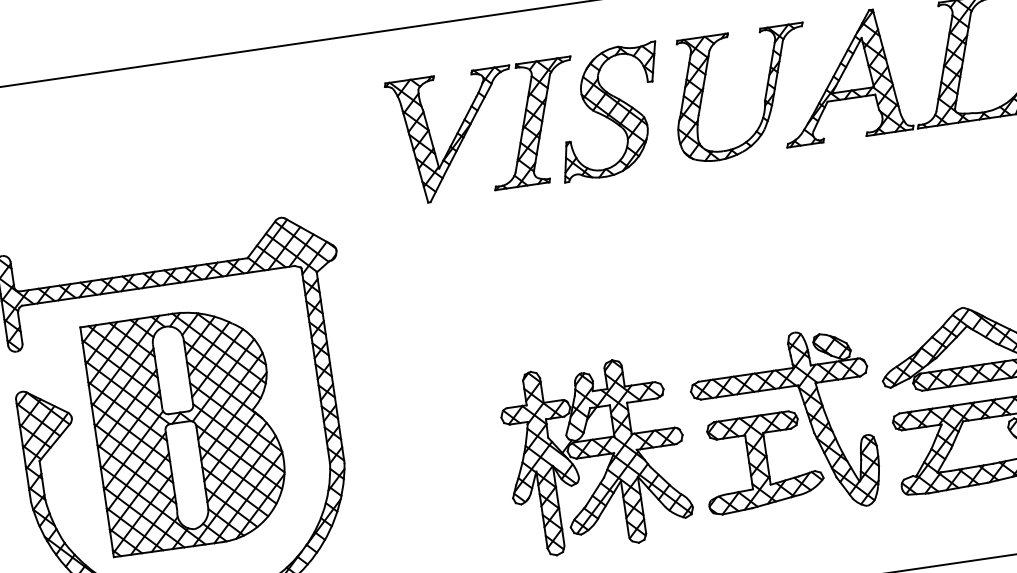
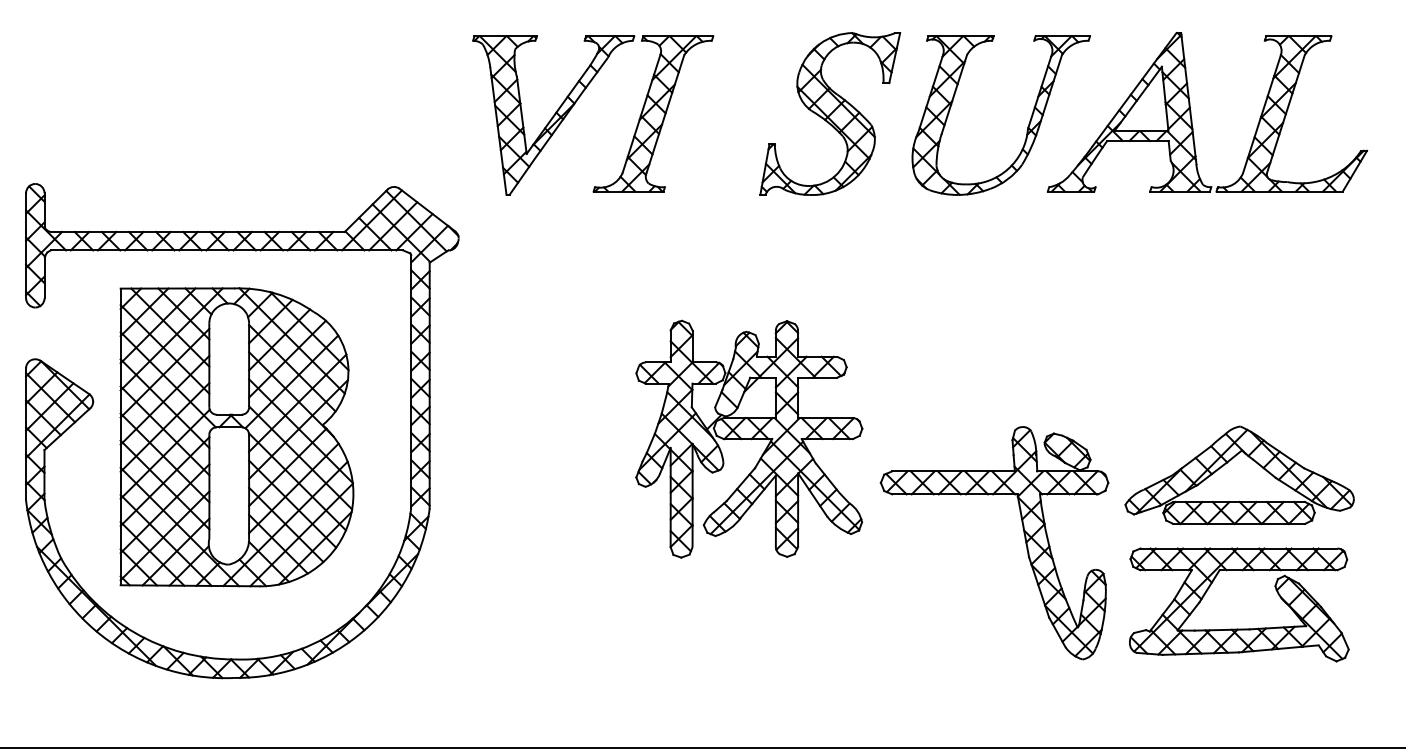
part: (471, 124) -> (575, 104), moved
part: (596, 455) -> (749, 438), moved
part: (761, 462) -> (957, 584), removed

